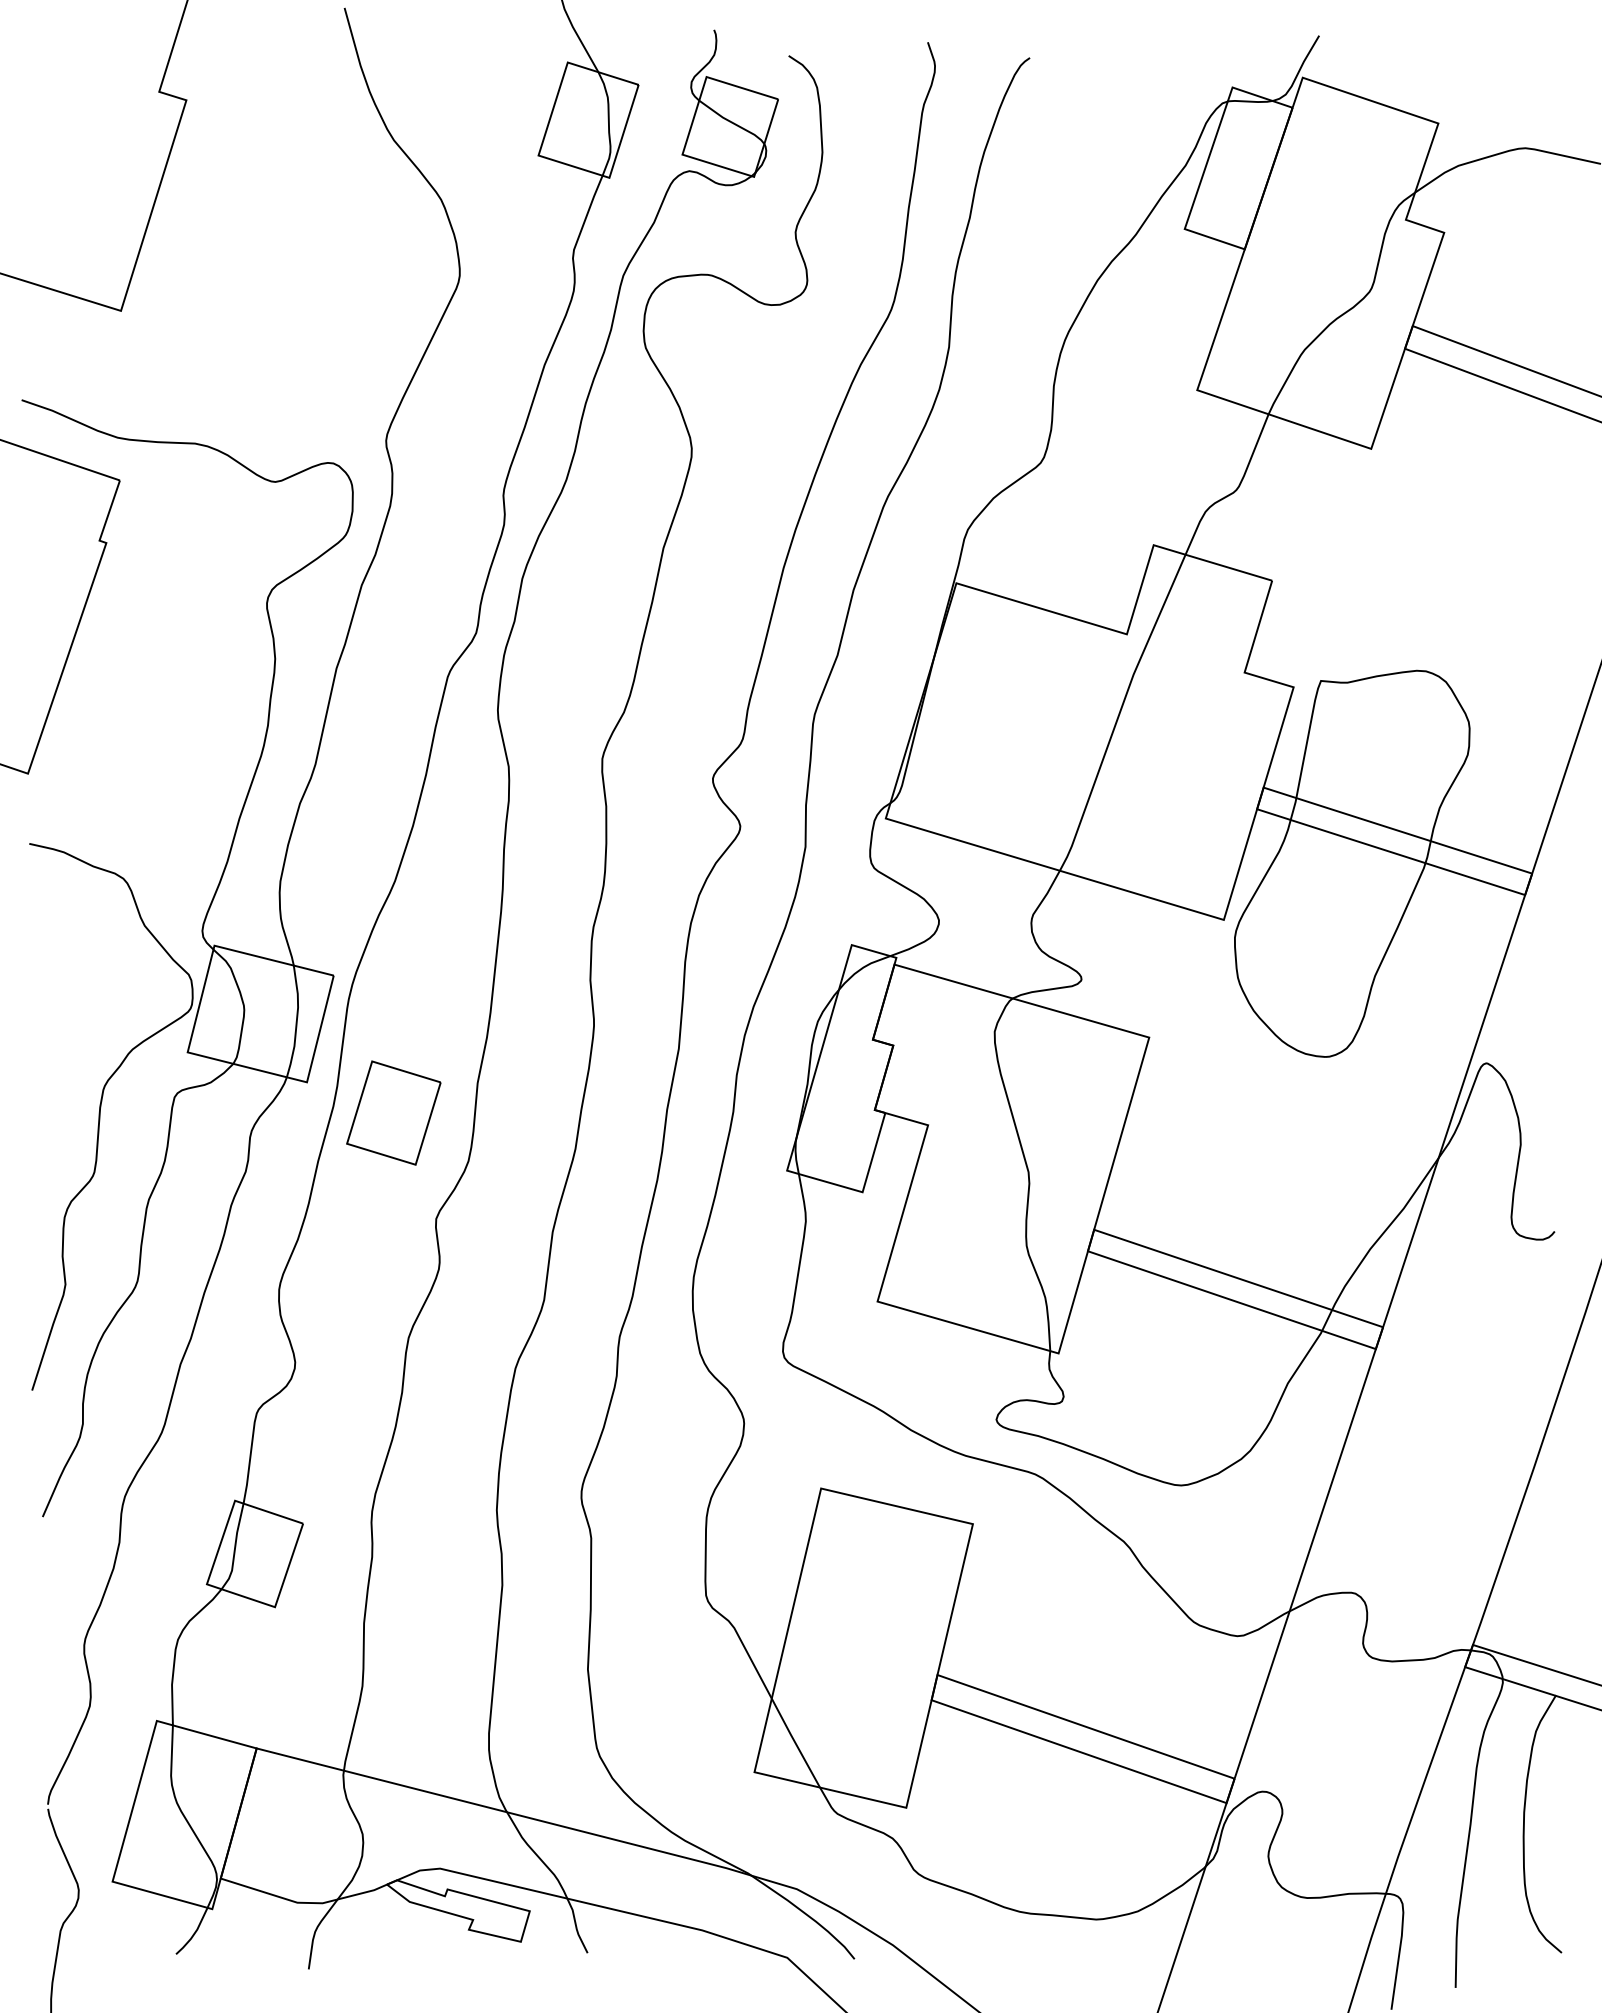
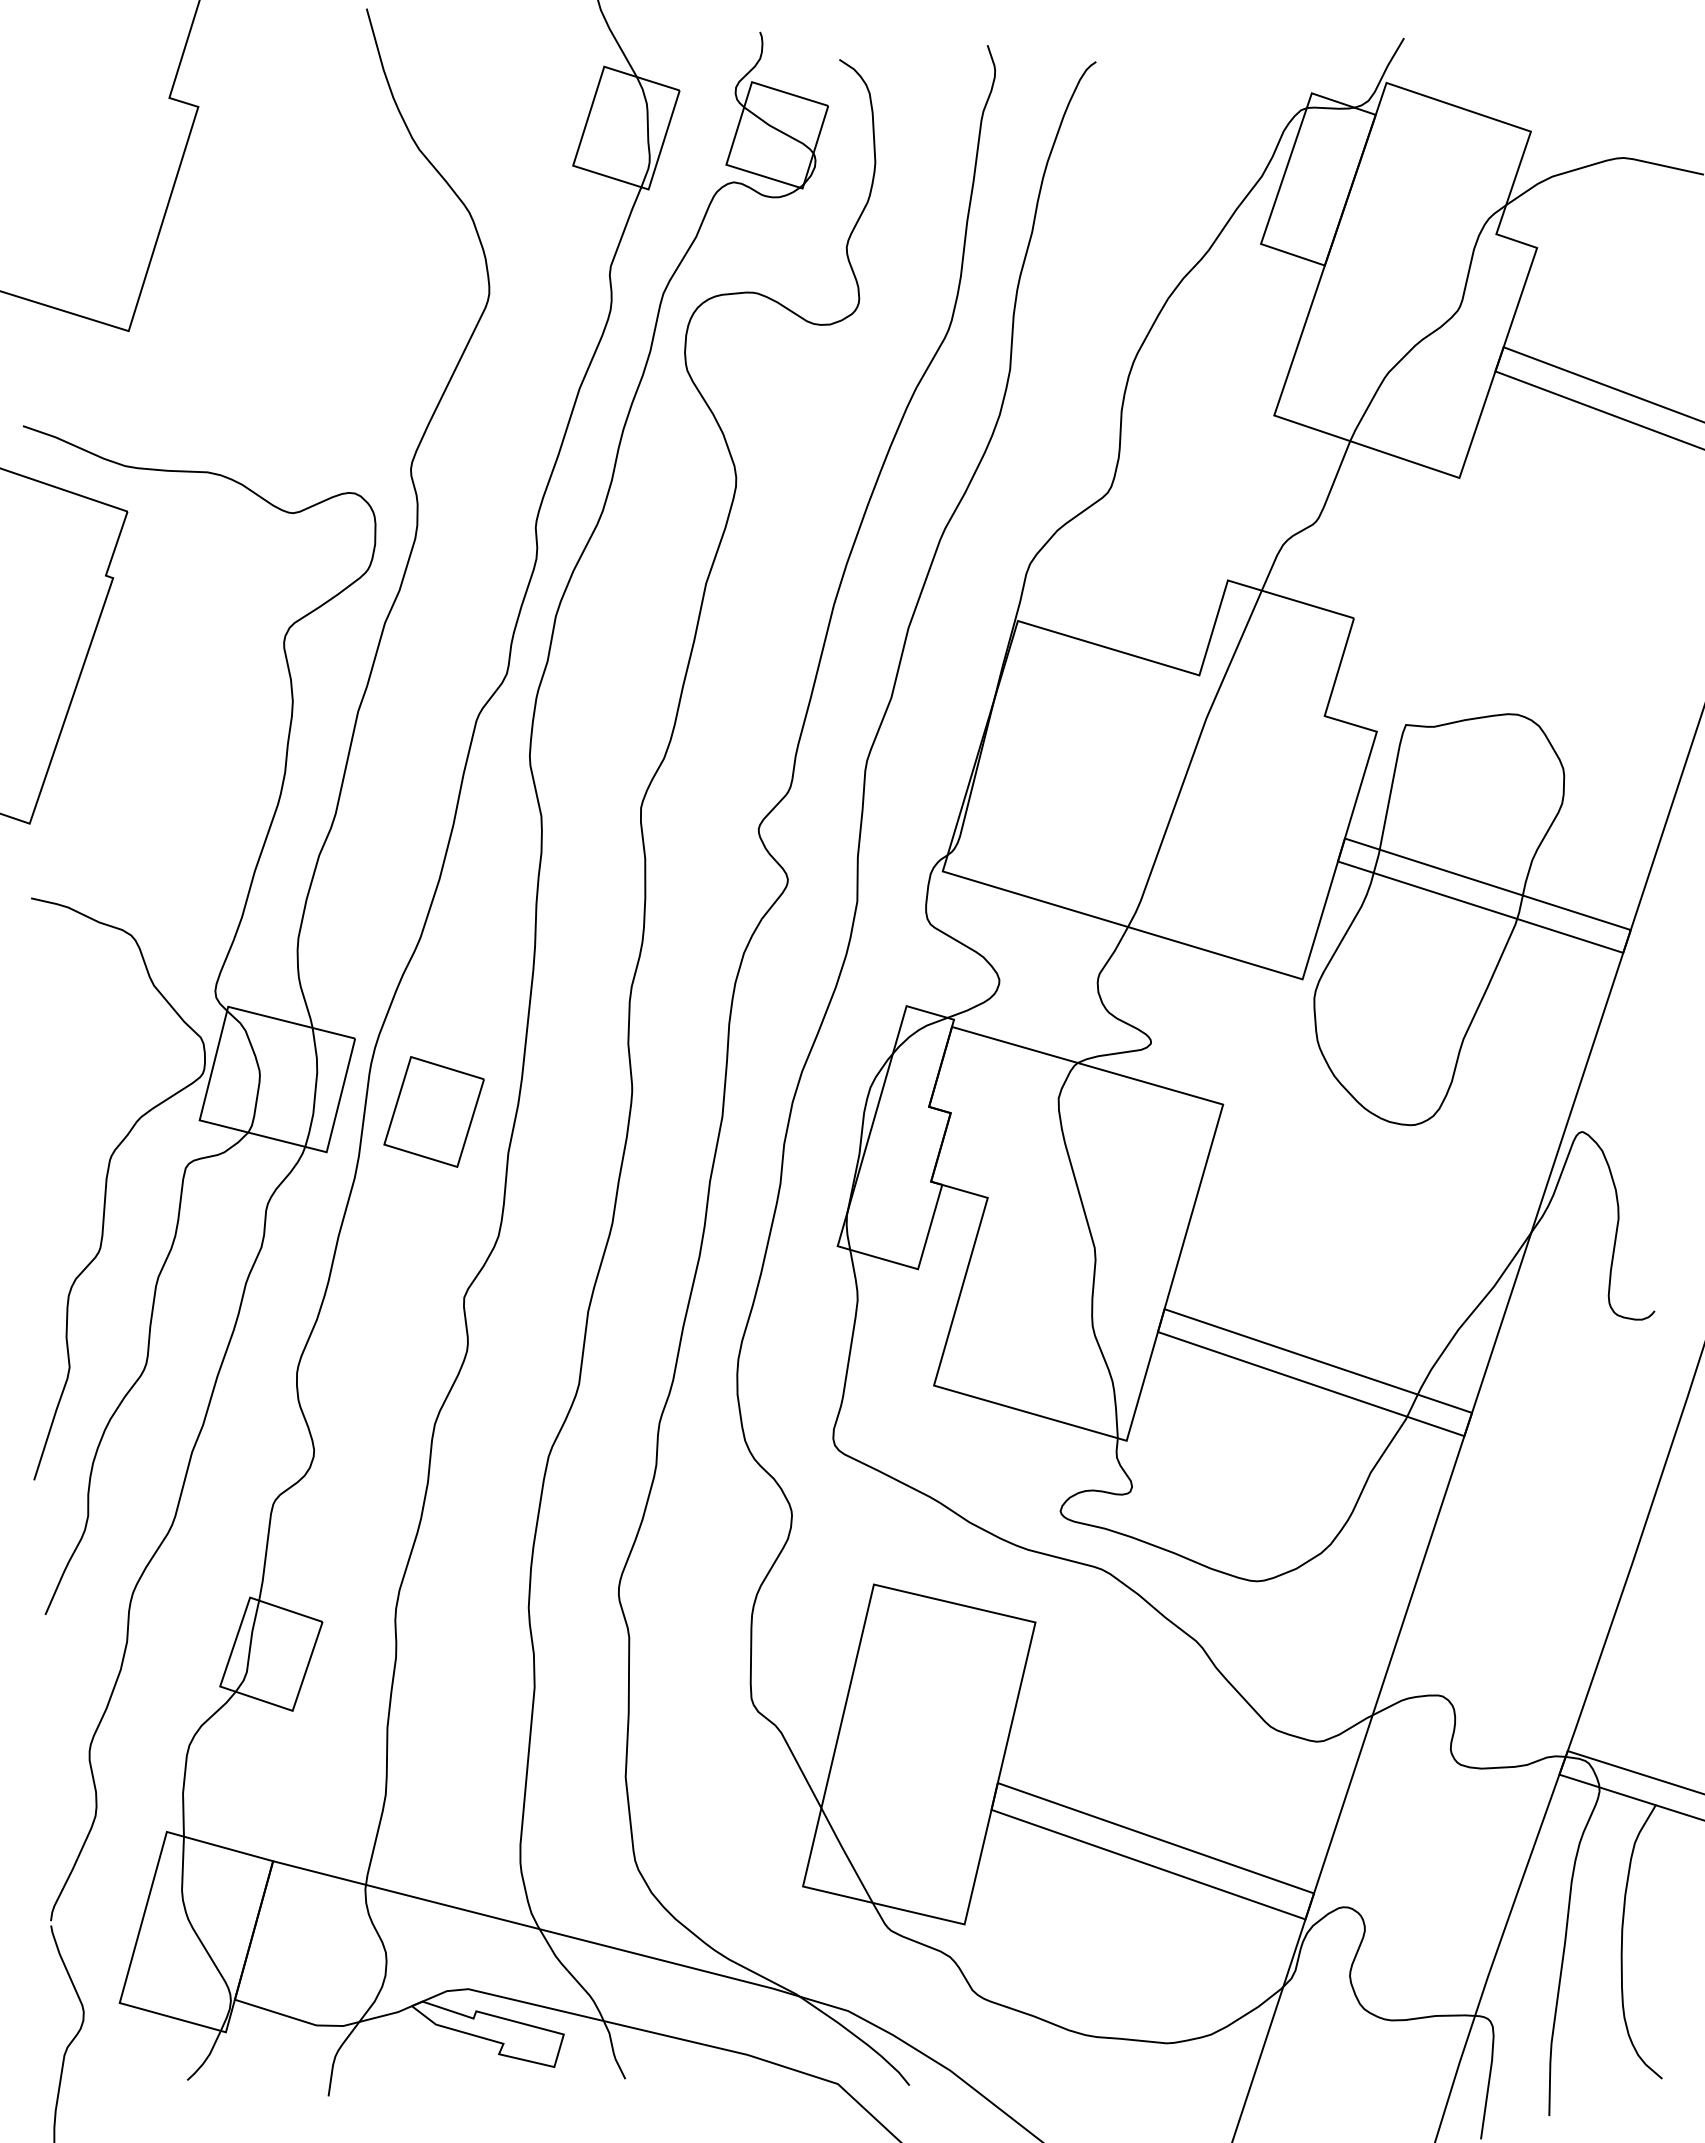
part: (393, 1112) -> (433, 1111), moved

